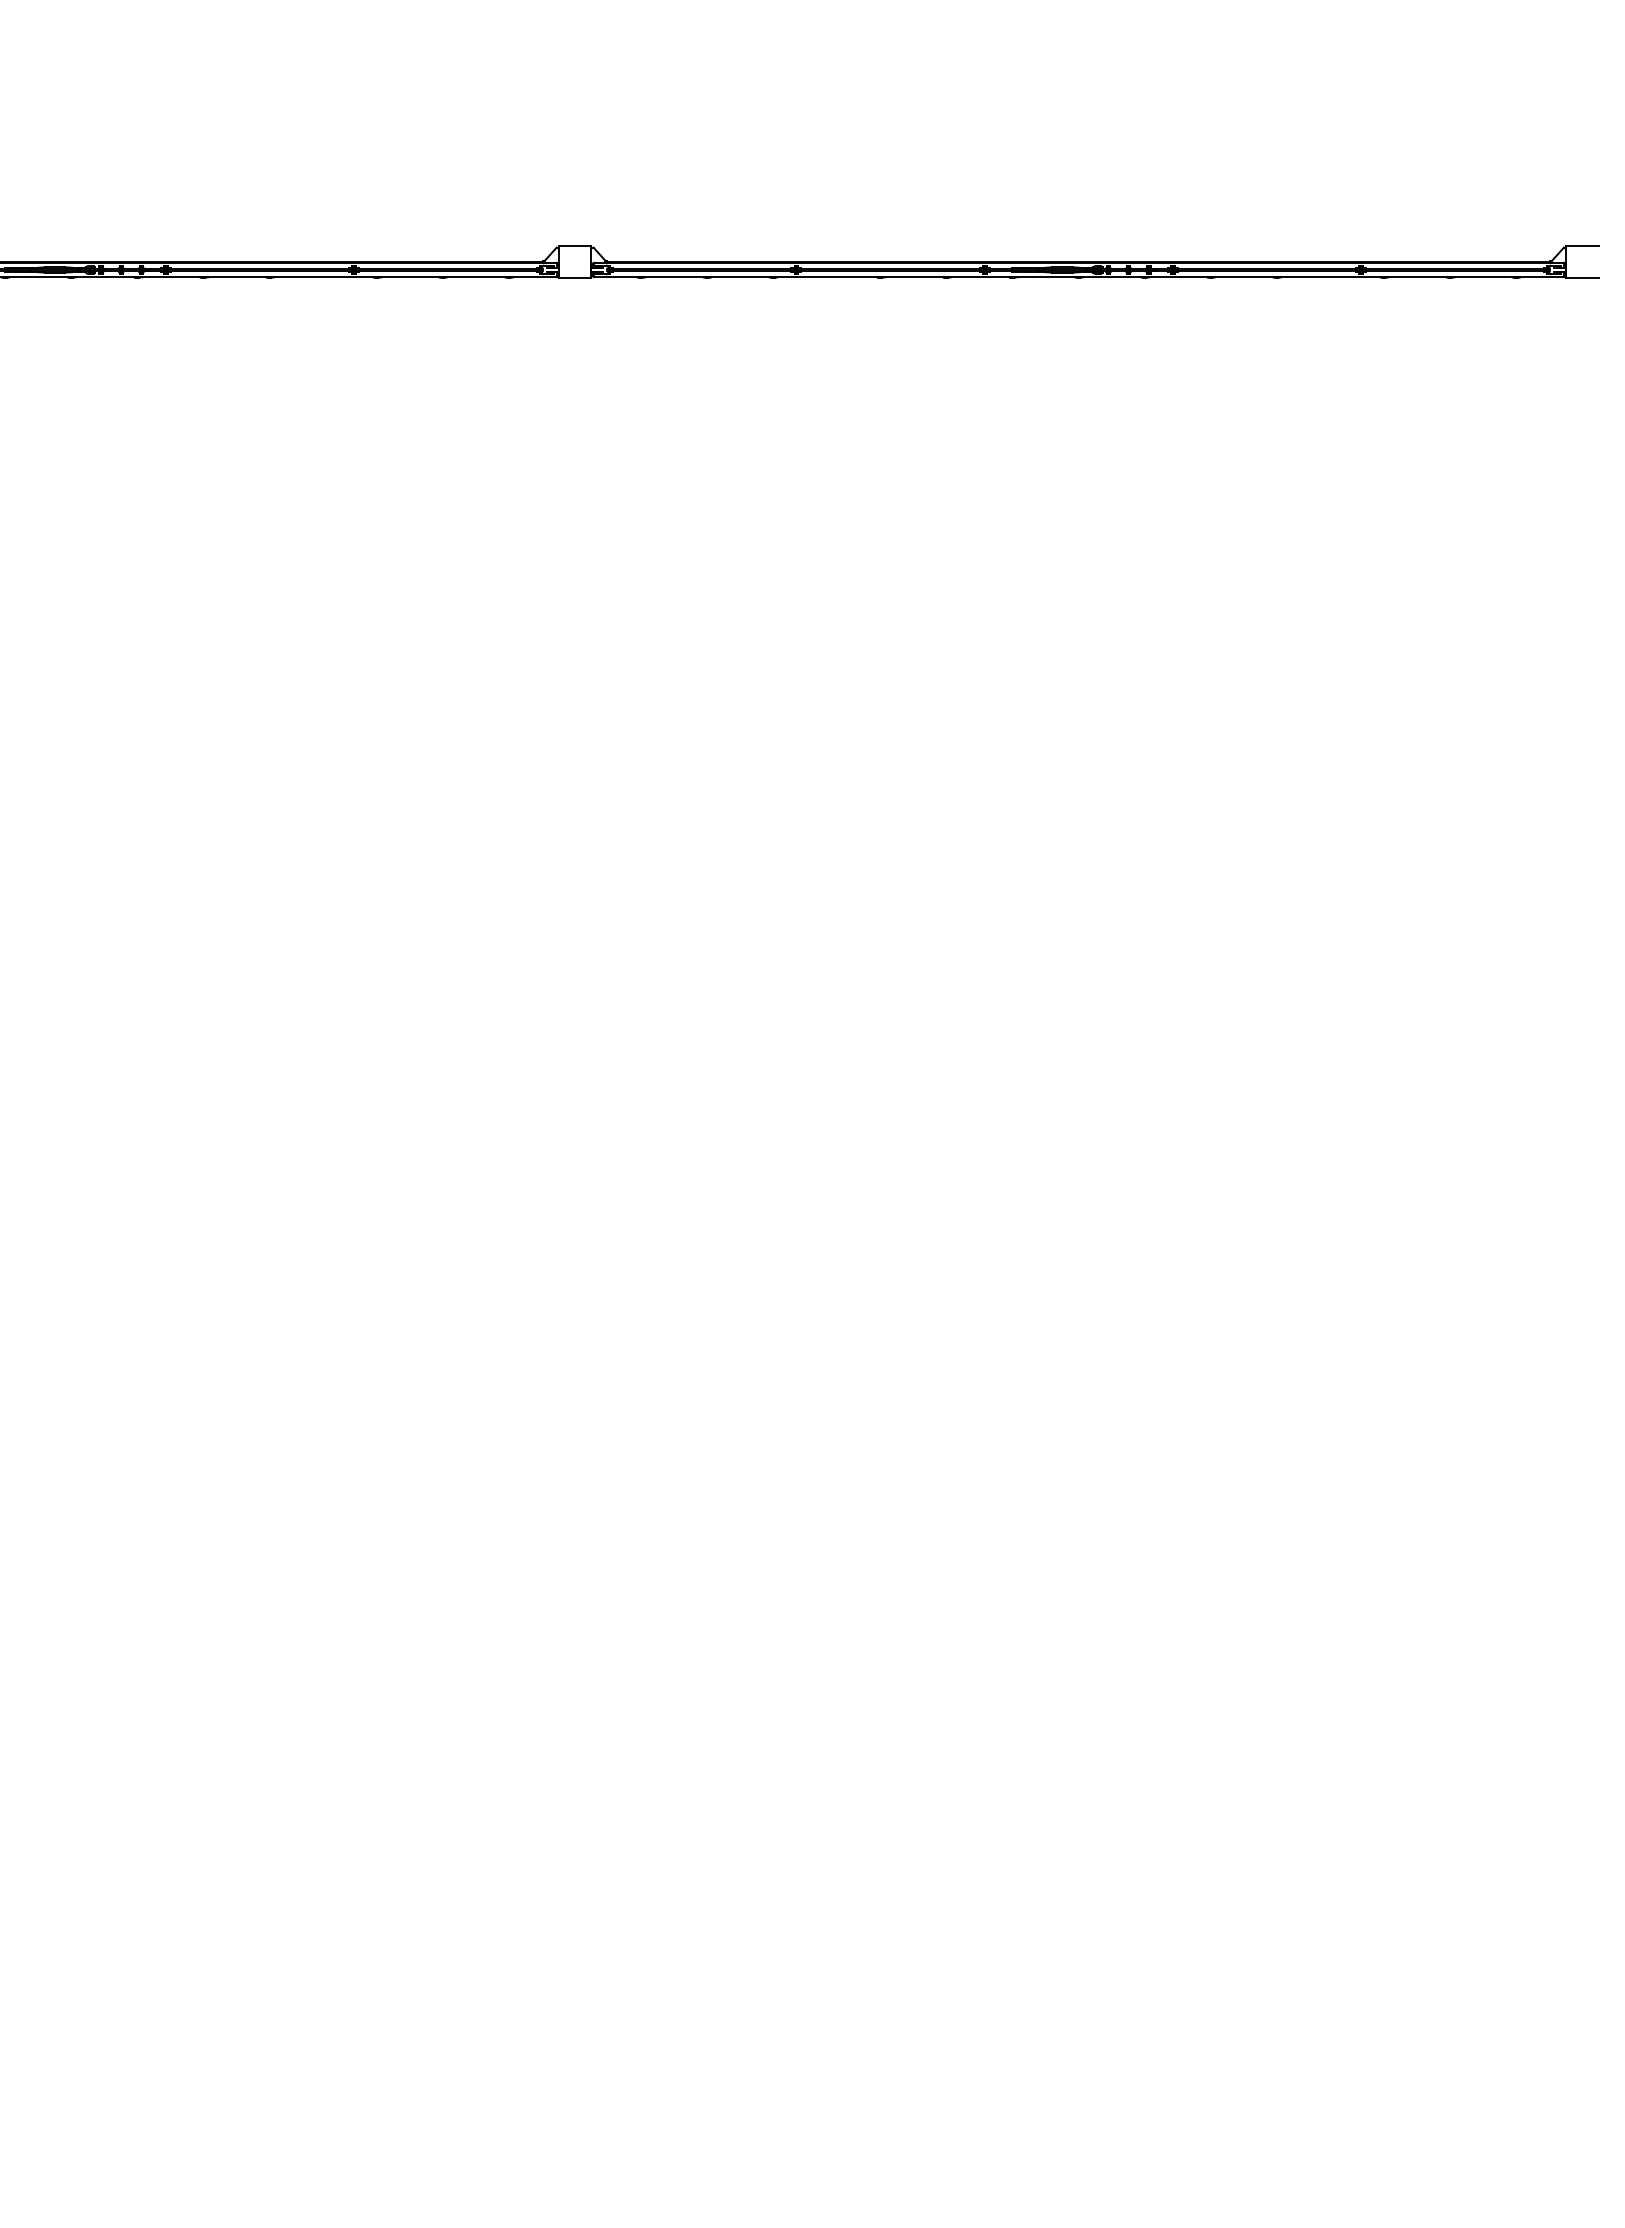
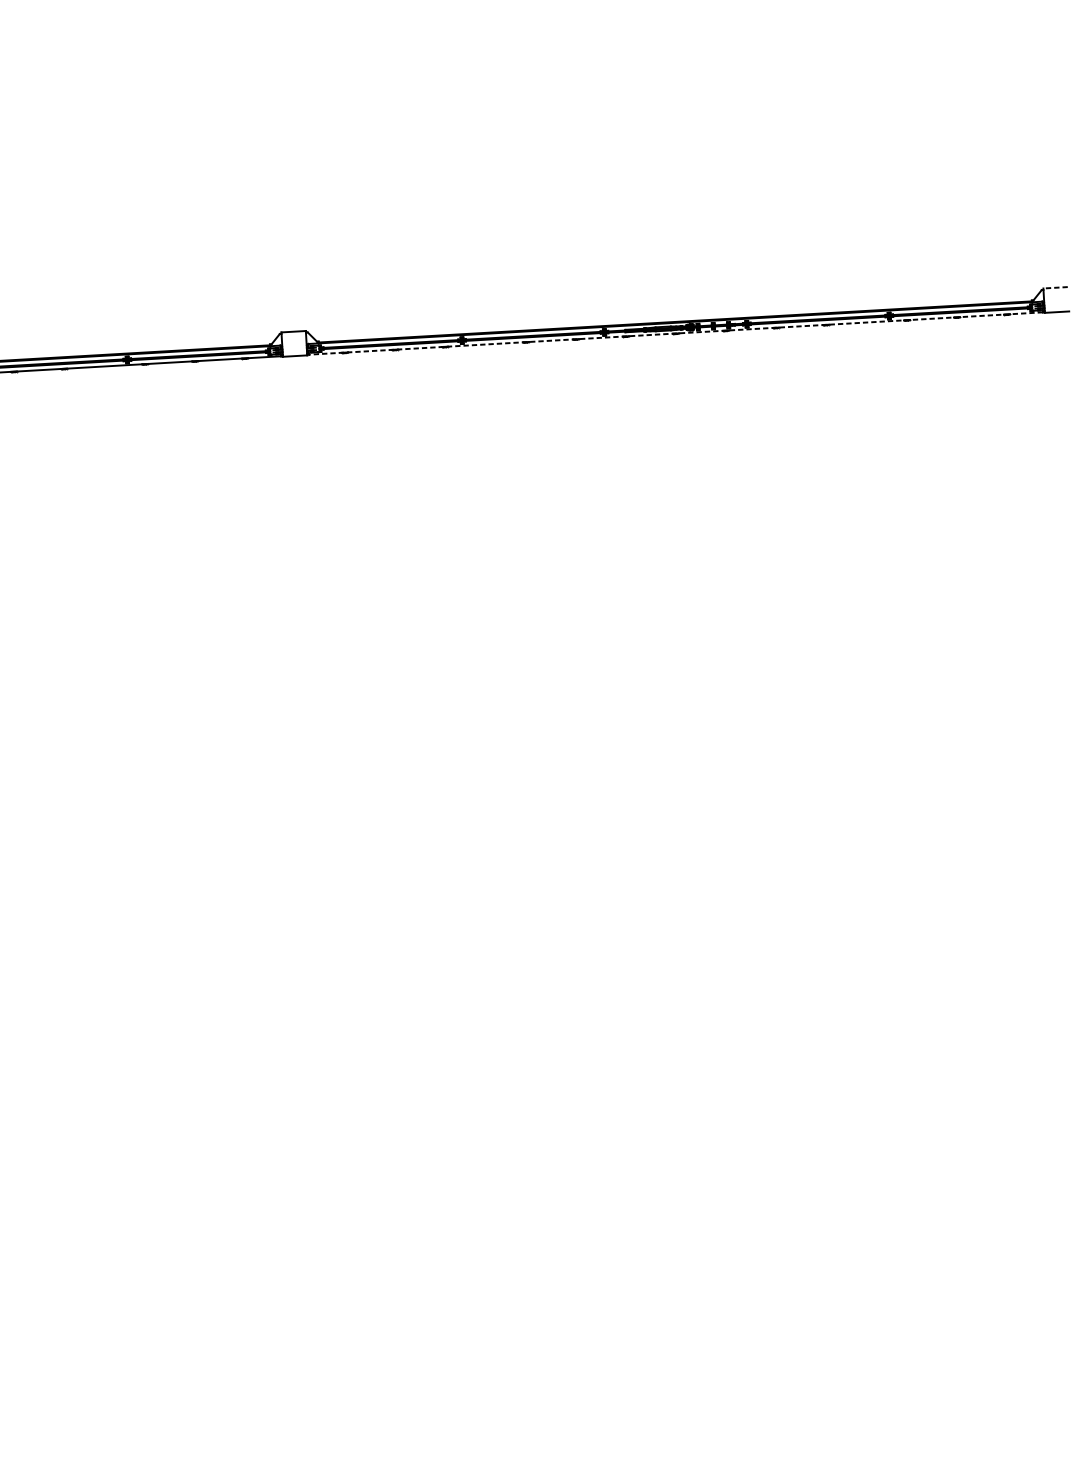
line: (1581, 245) -> (1054, 287), solid -> dashed
line: (1078, 277) -> (675, 333), solid -> dashed

